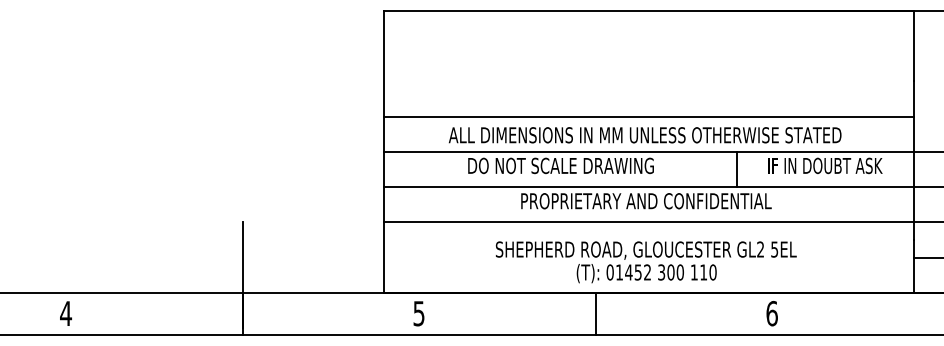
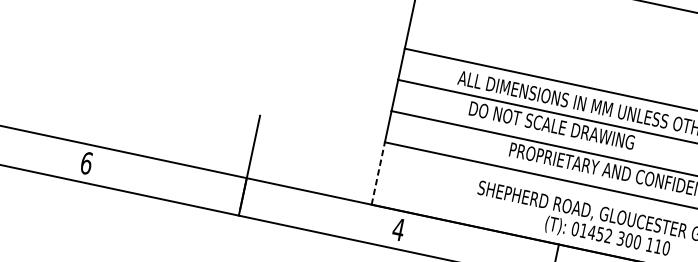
line: (384, 257) -> (378, 173), solid -> dashed
text: (66, 313) -> (87, 163), 4 -> 6
text: (419, 313) -> (399, 229), 5 -> 4

